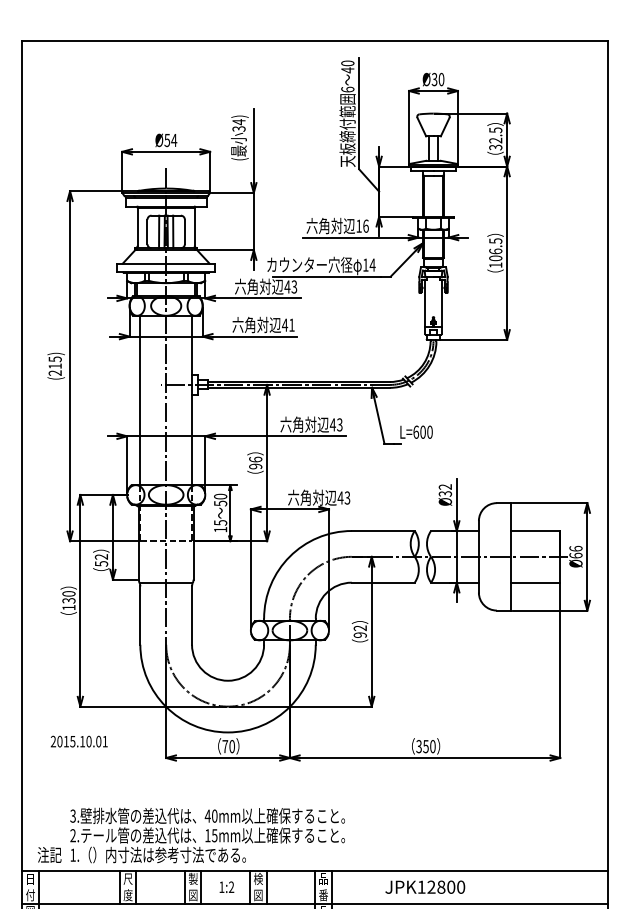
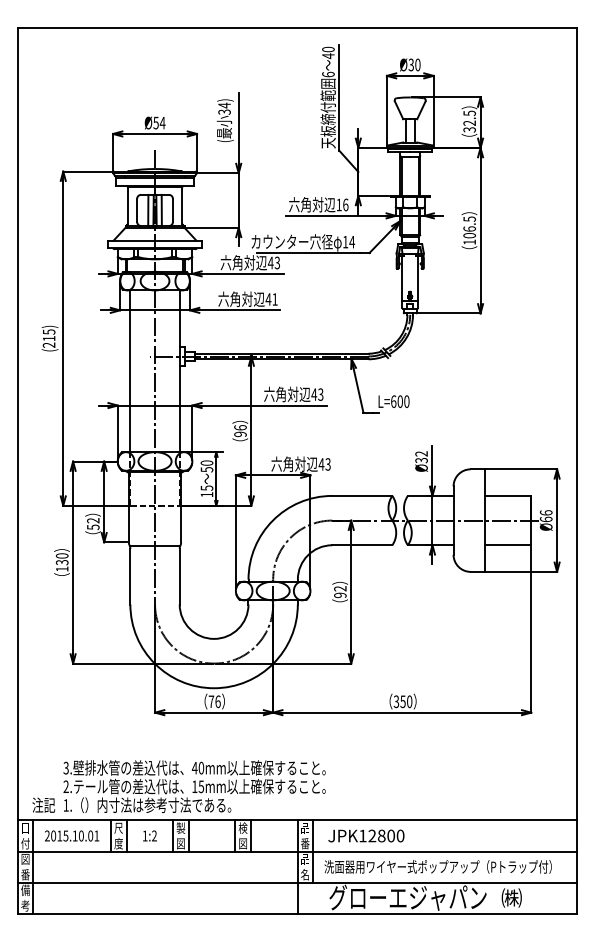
text: (79, 741) -> (72, 835), moved
text: (231, 746) -> (217, 701), 70 -> 76
text: (226, 886) -> (149, 835), moved
text: (425, 886) -> (366, 835), moved

